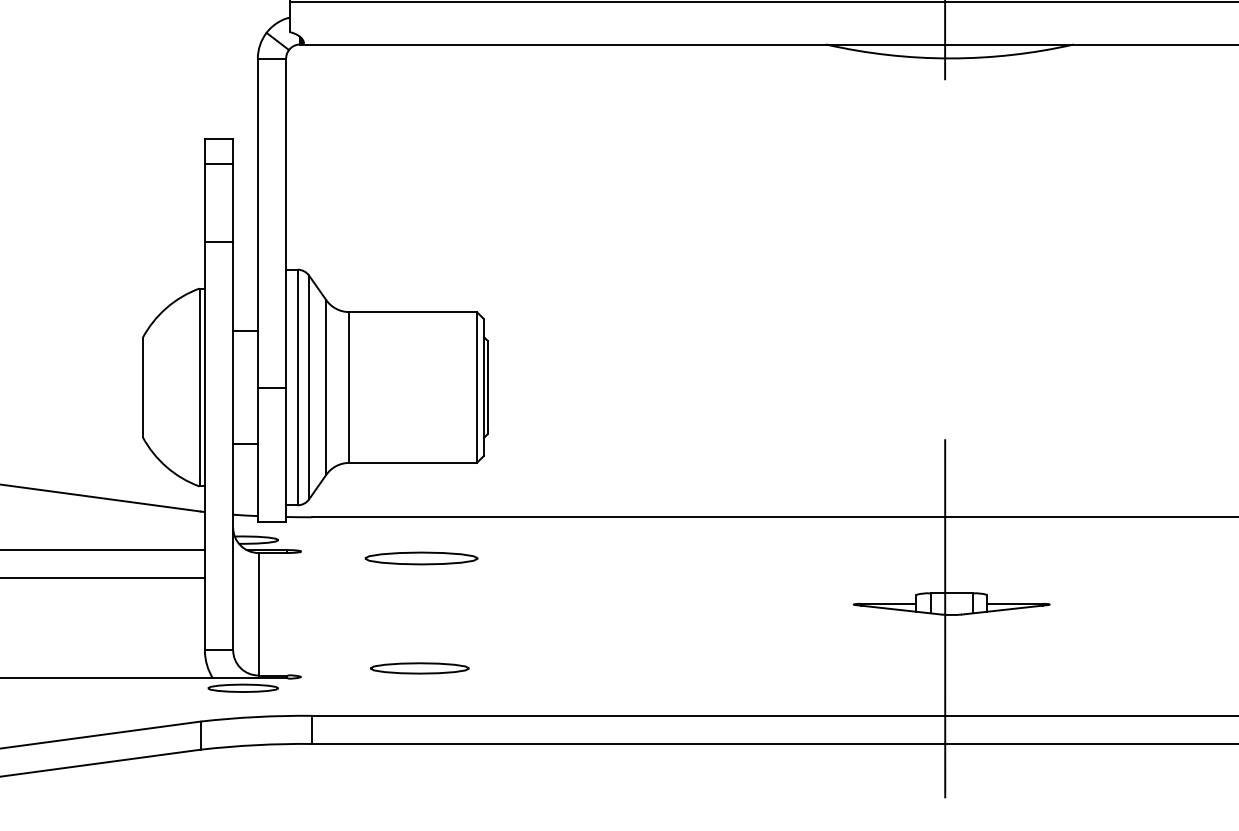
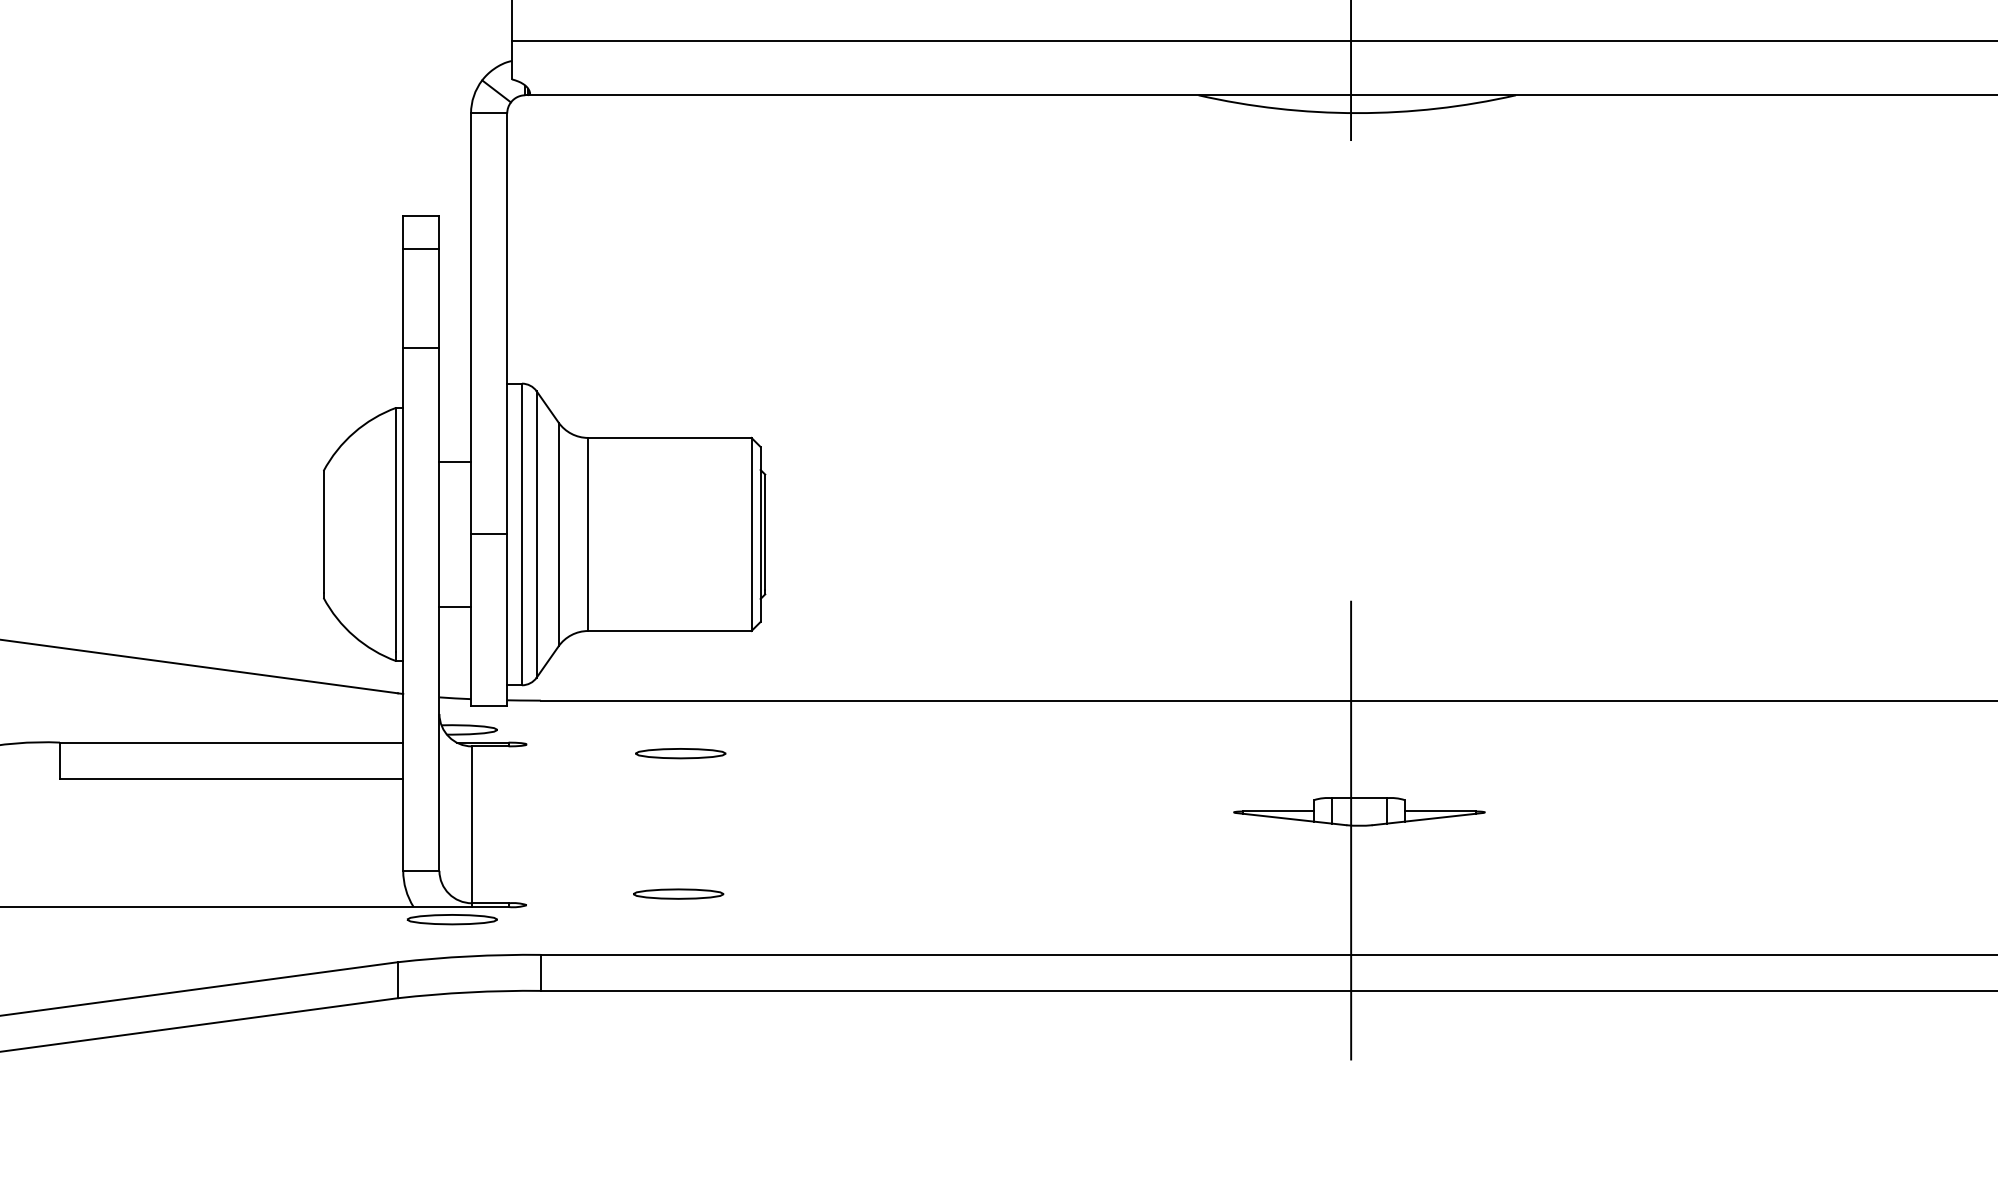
part: (421, 558) -> (680, 753), size x0.62
part: (419, 667) -> (678, 893), size x0.71

